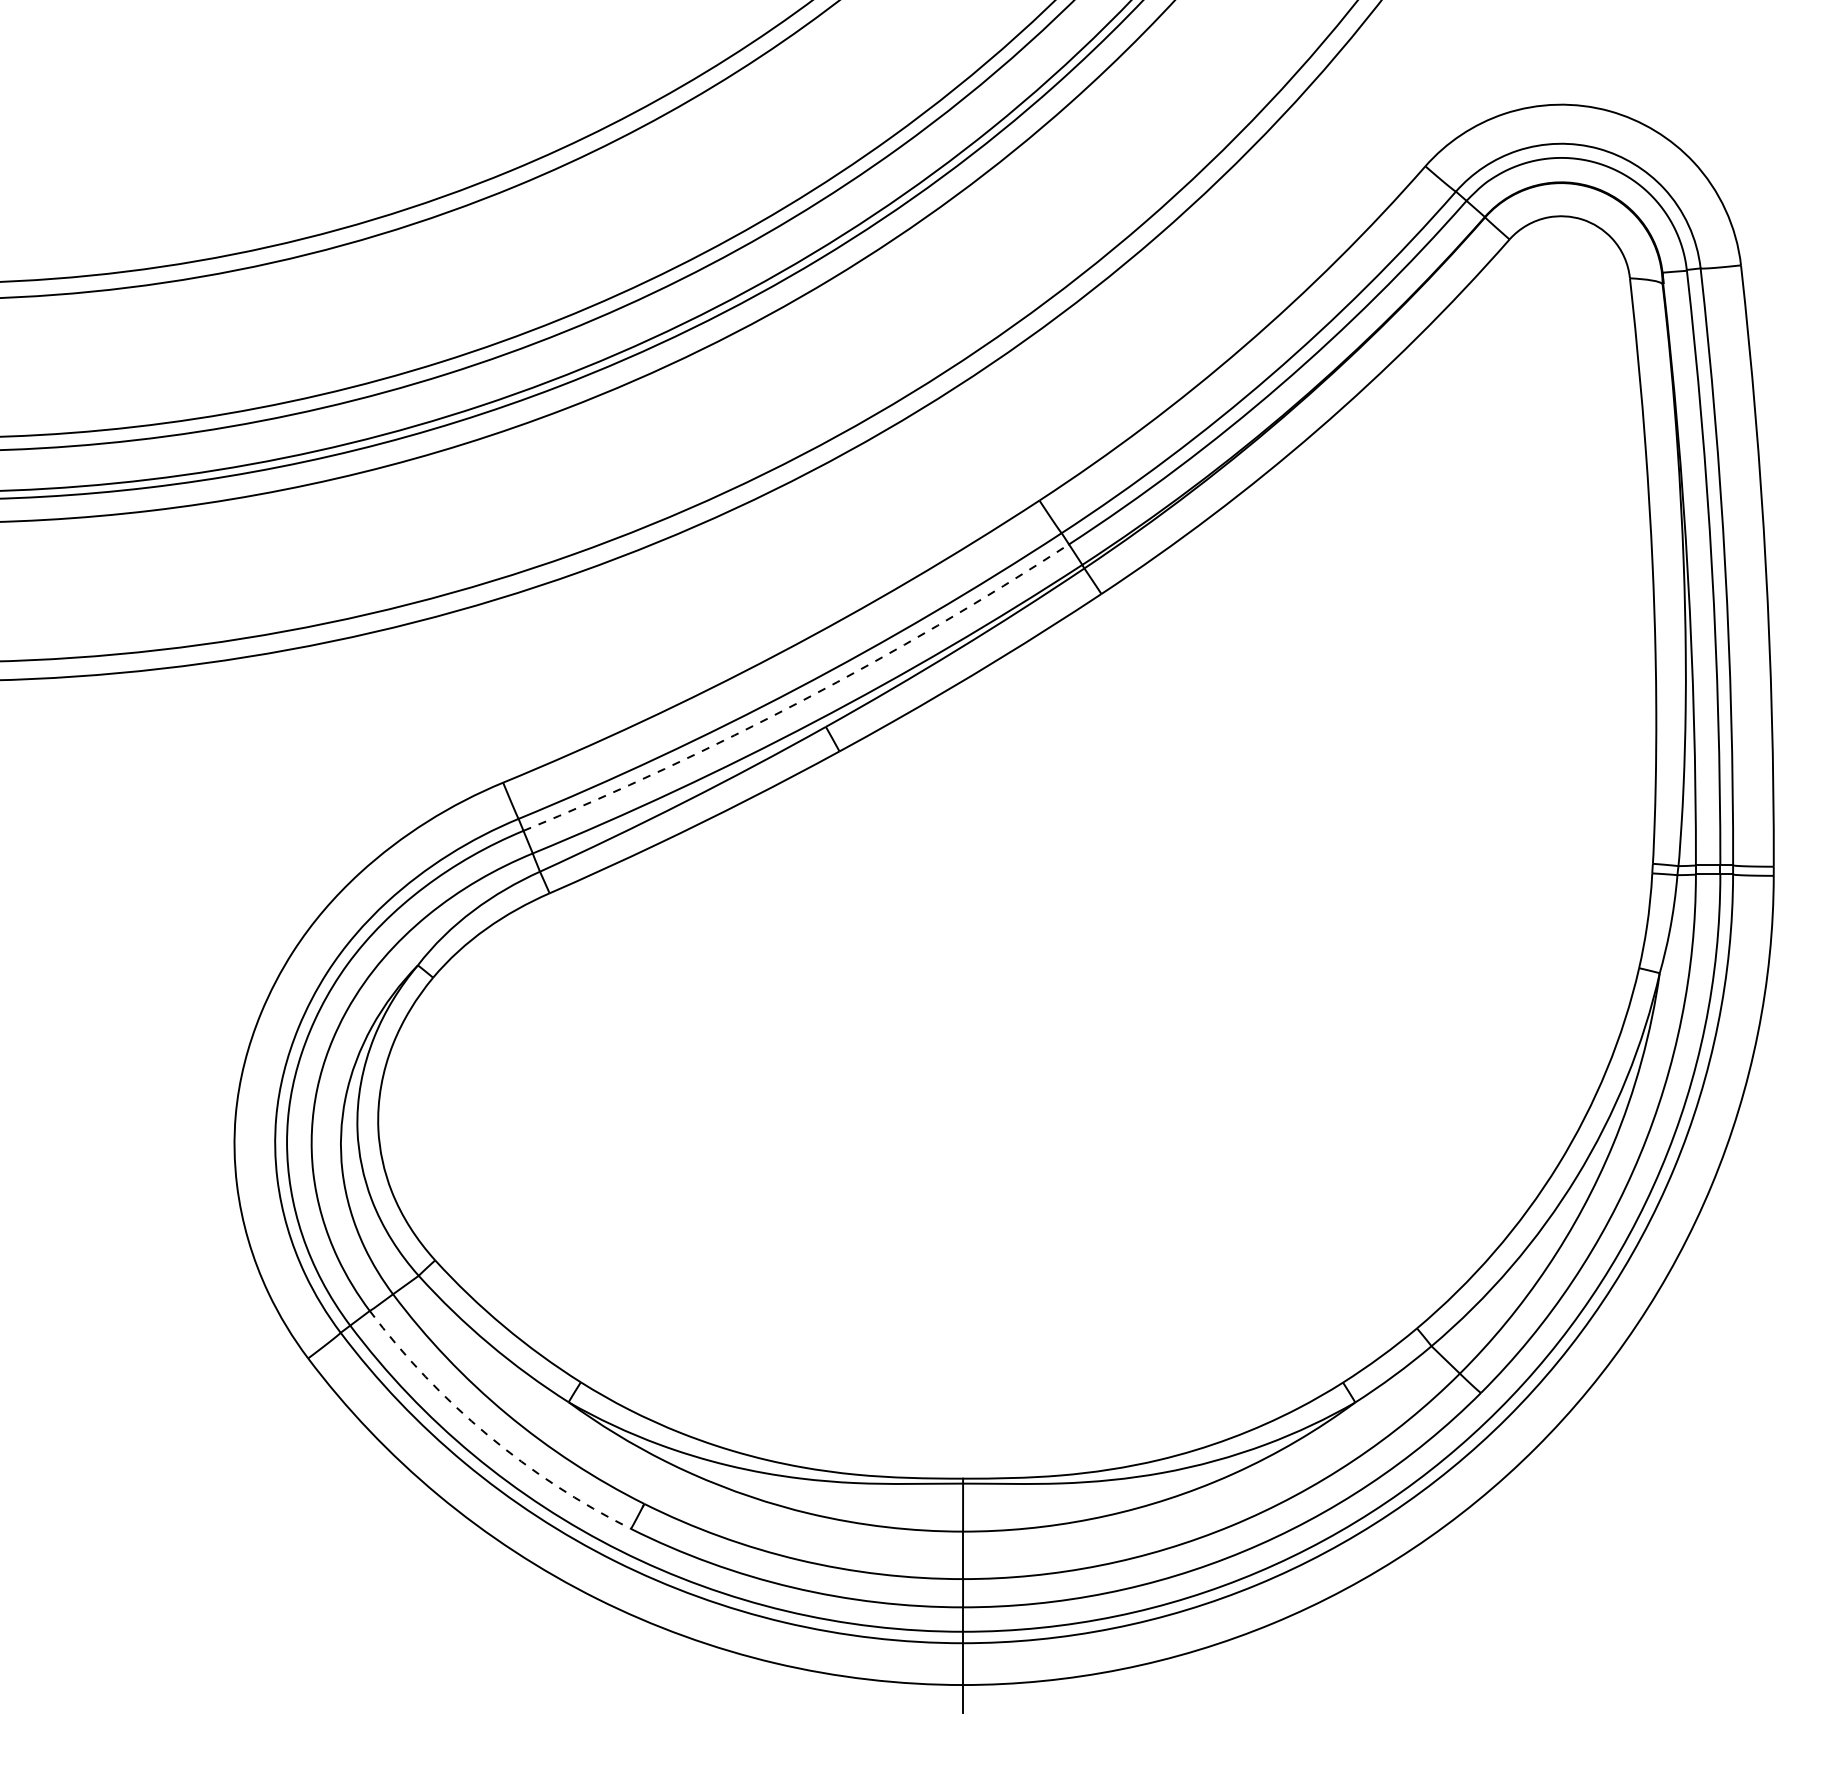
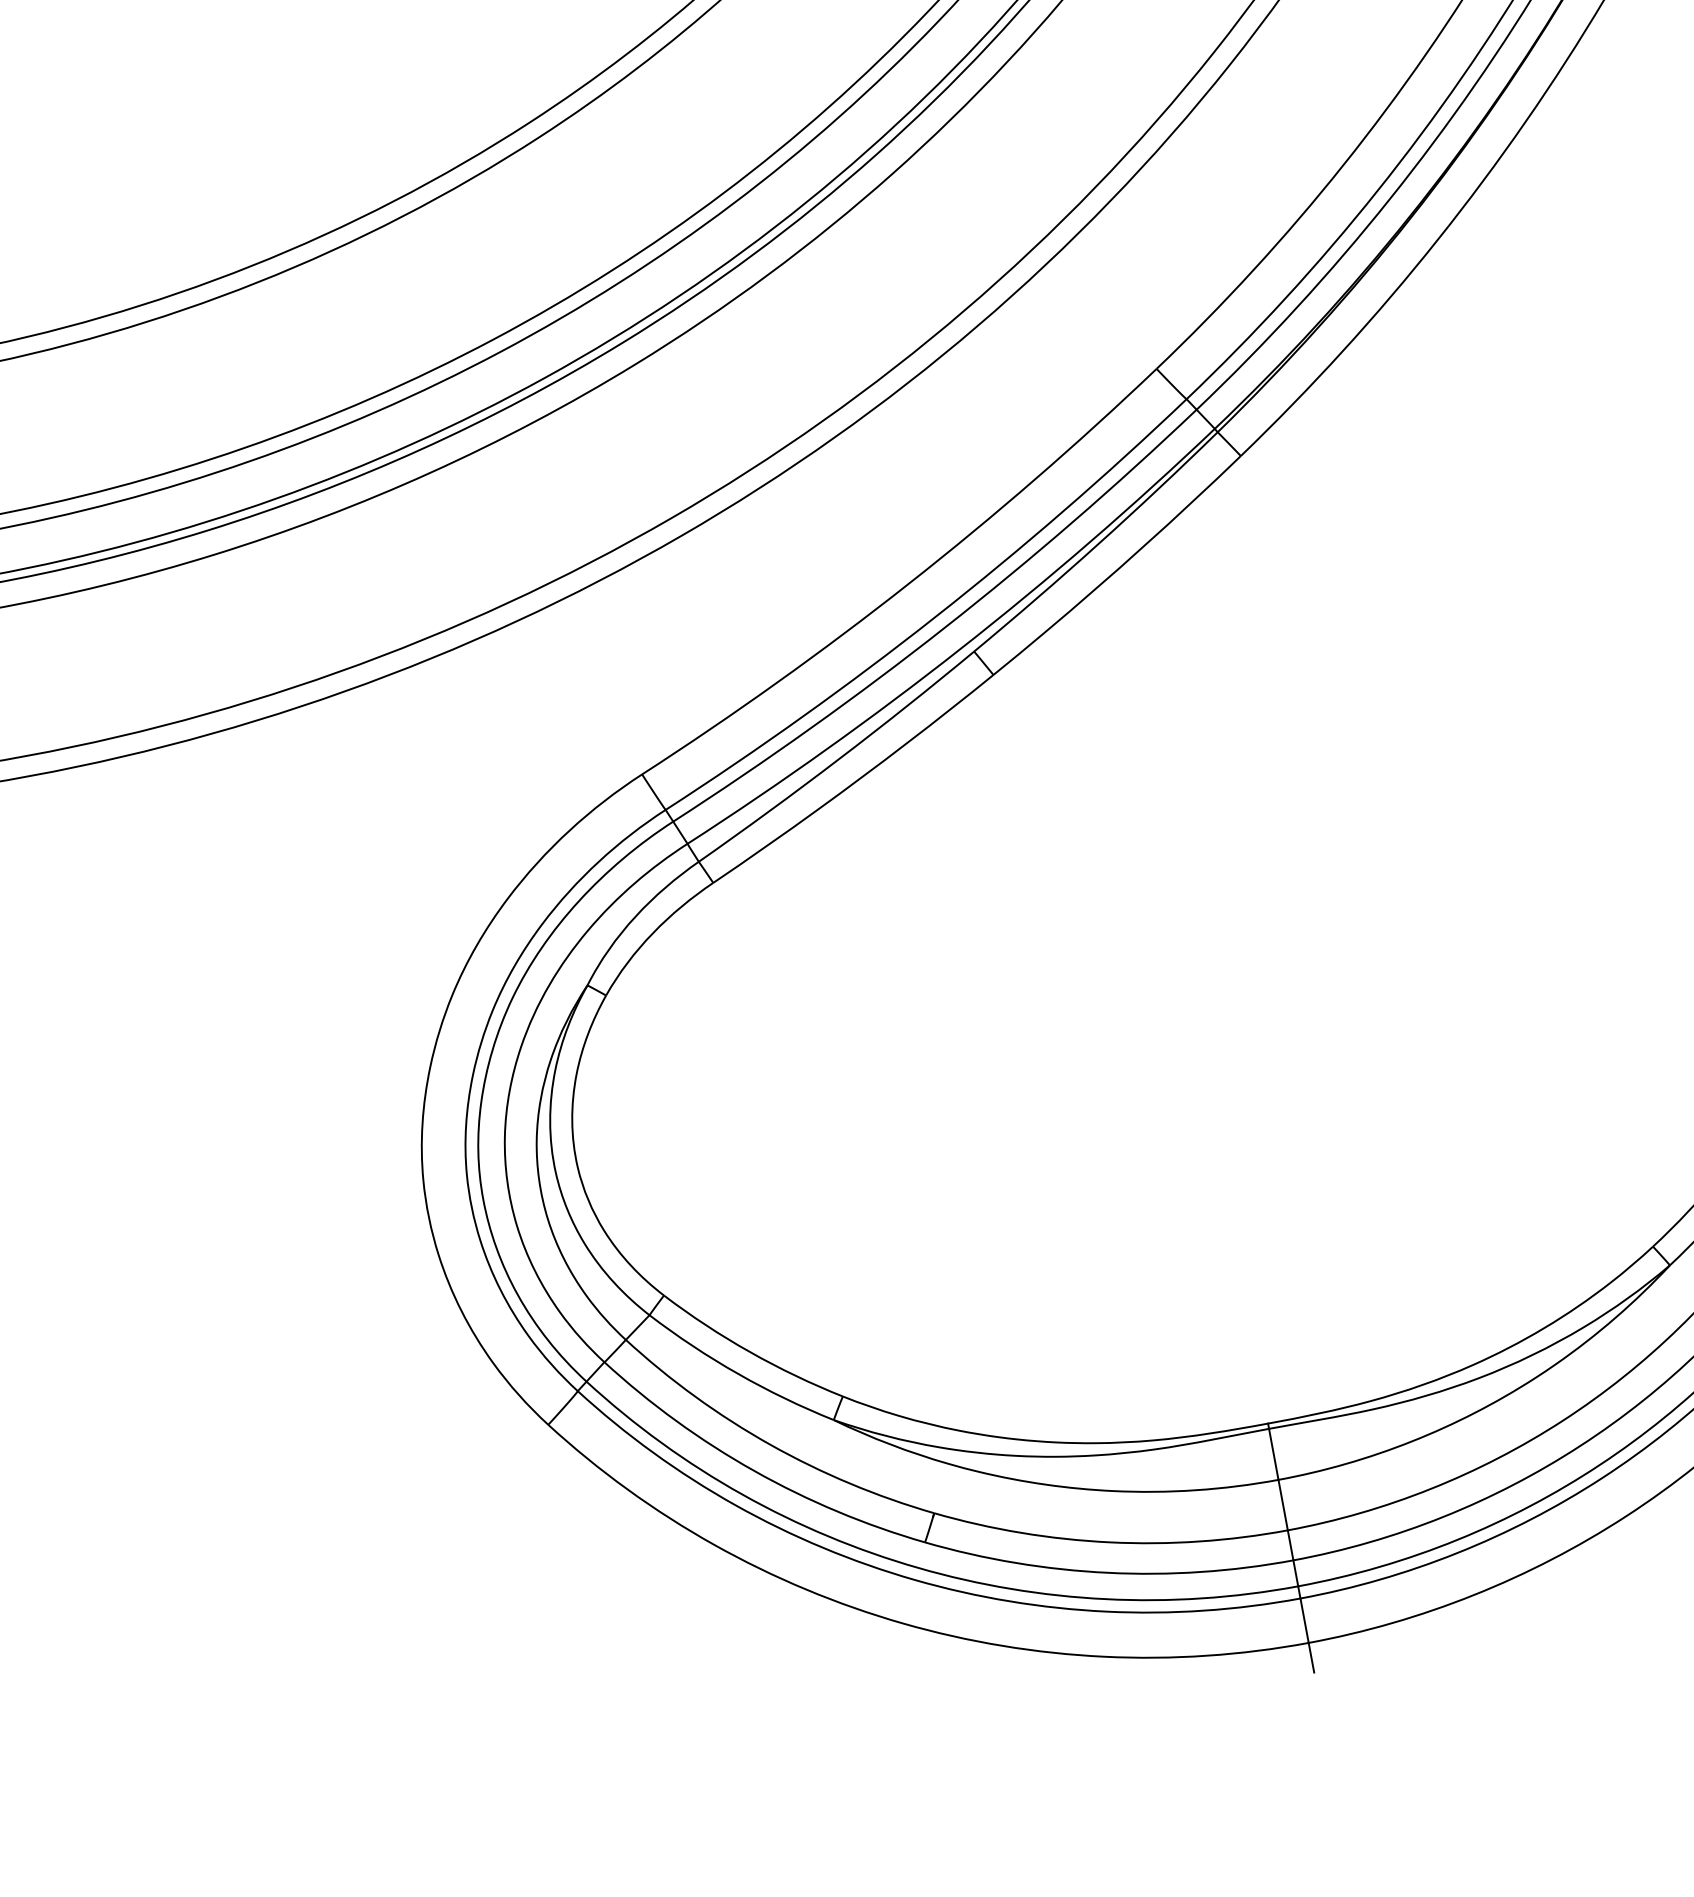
arc: (802, 700) -> (944, 628), dashed -> solid
arc: (487, 1435) -> (754, 1471), dashed -> solid

